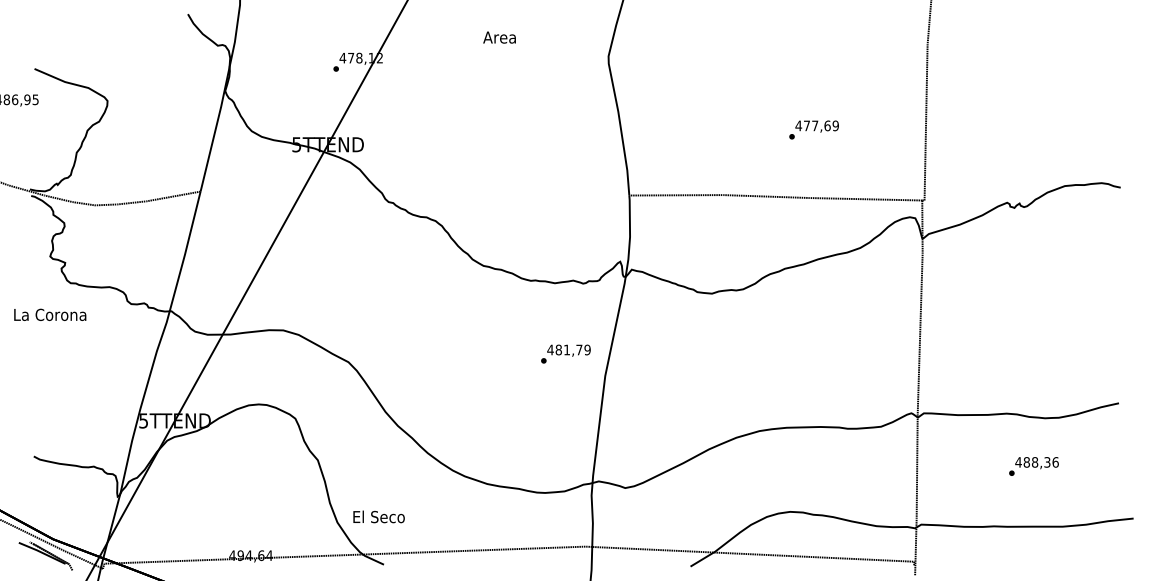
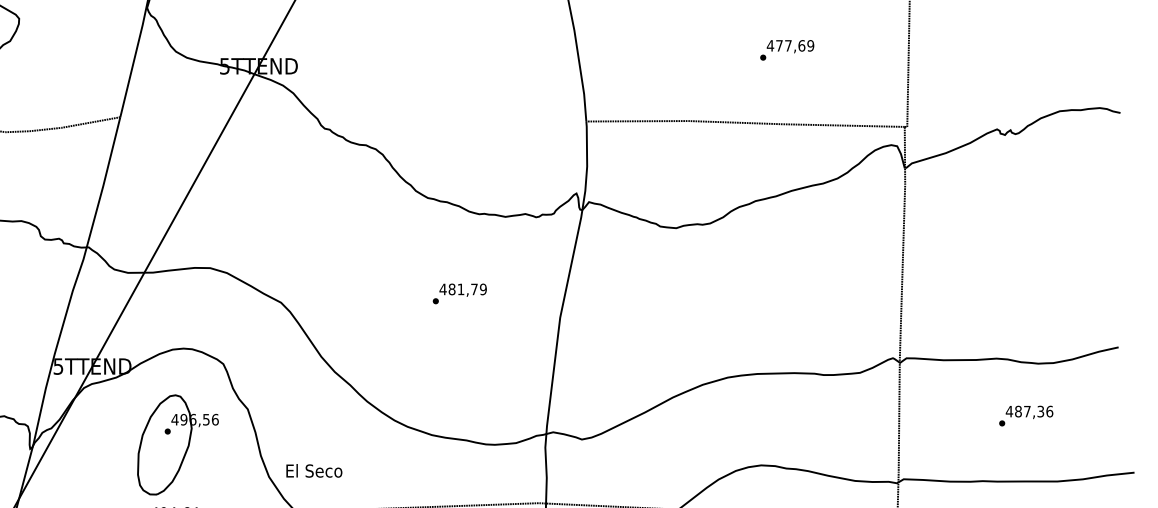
text: (565, 353) -> (459, 293), moved
text: (1035, 462) -> (1027, 411), 488,36 -> 487,36
part: (253, 492) -> (177, 444), added

